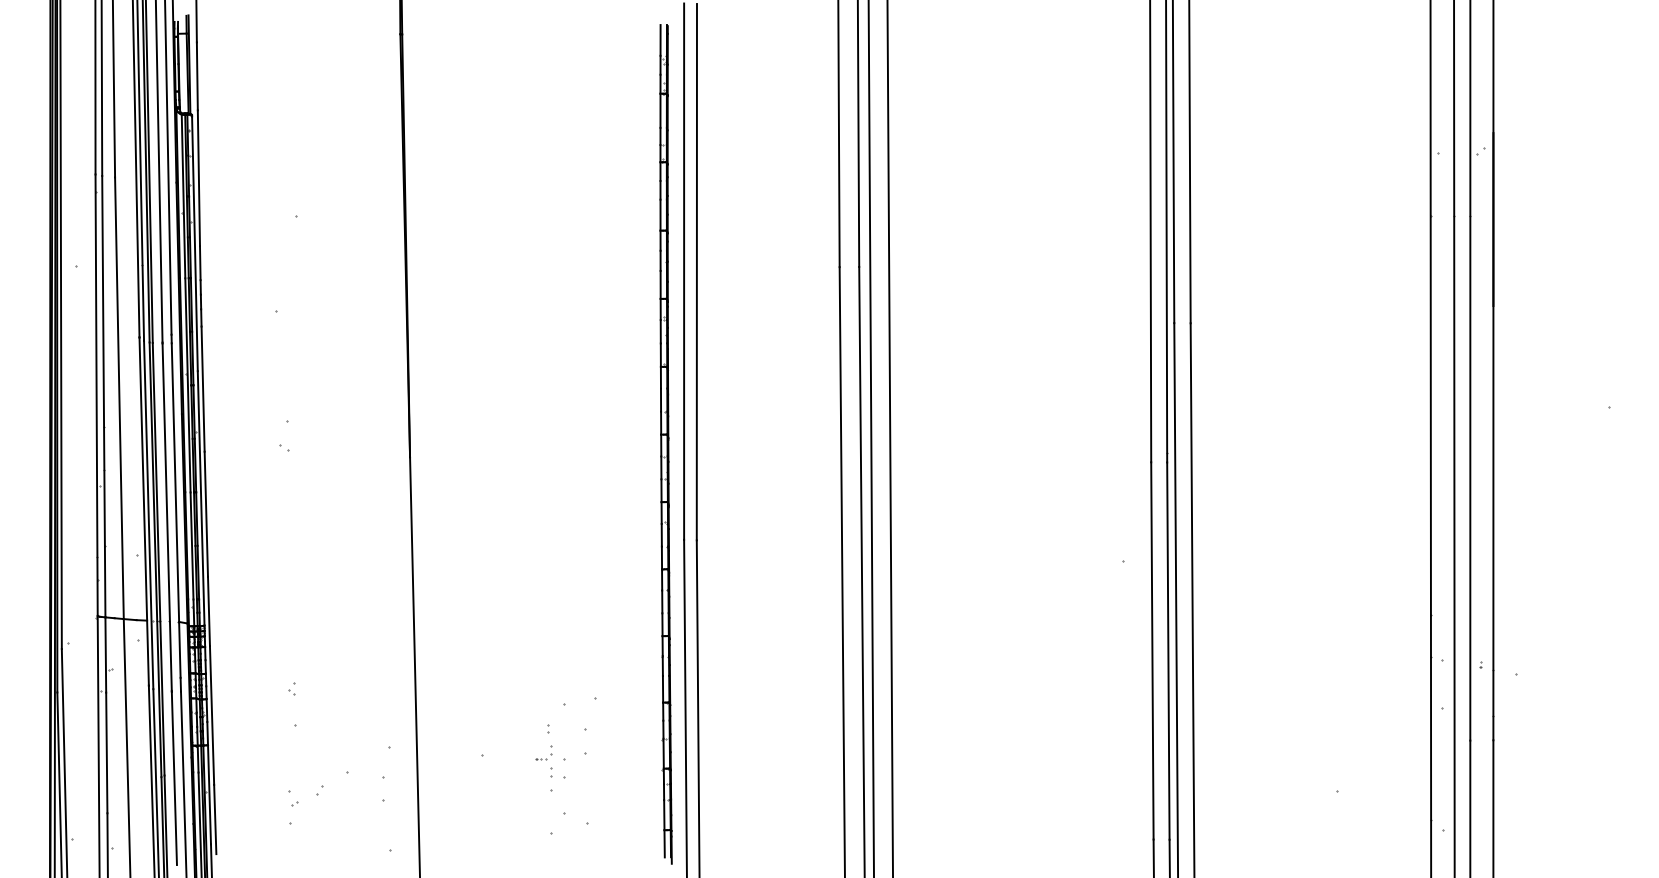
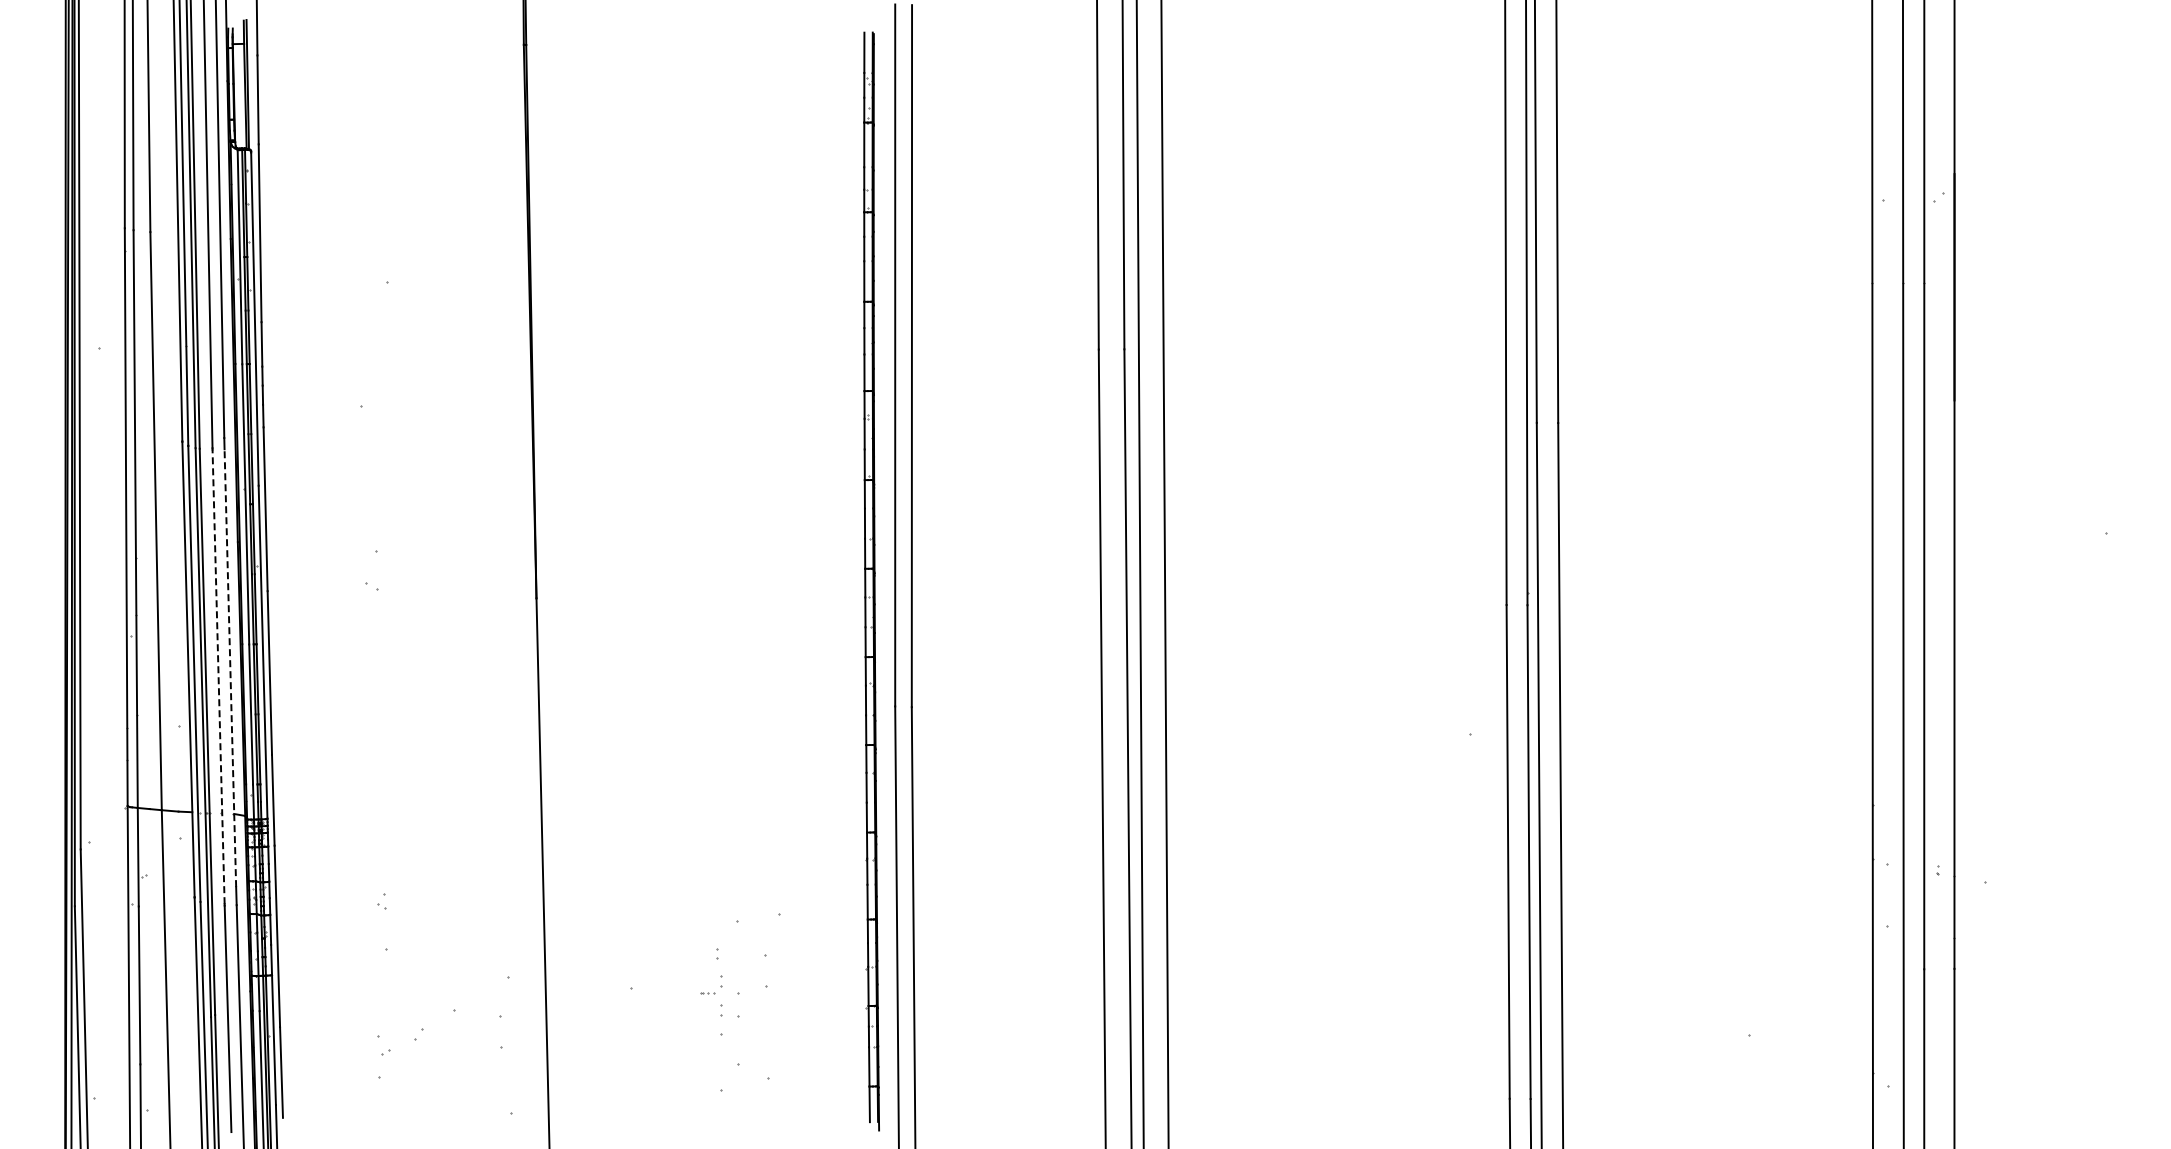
line: (176, 510) -> (230, 668), solid -> dashed
line: (167, 516) -> (218, 676), solid -> dashed

